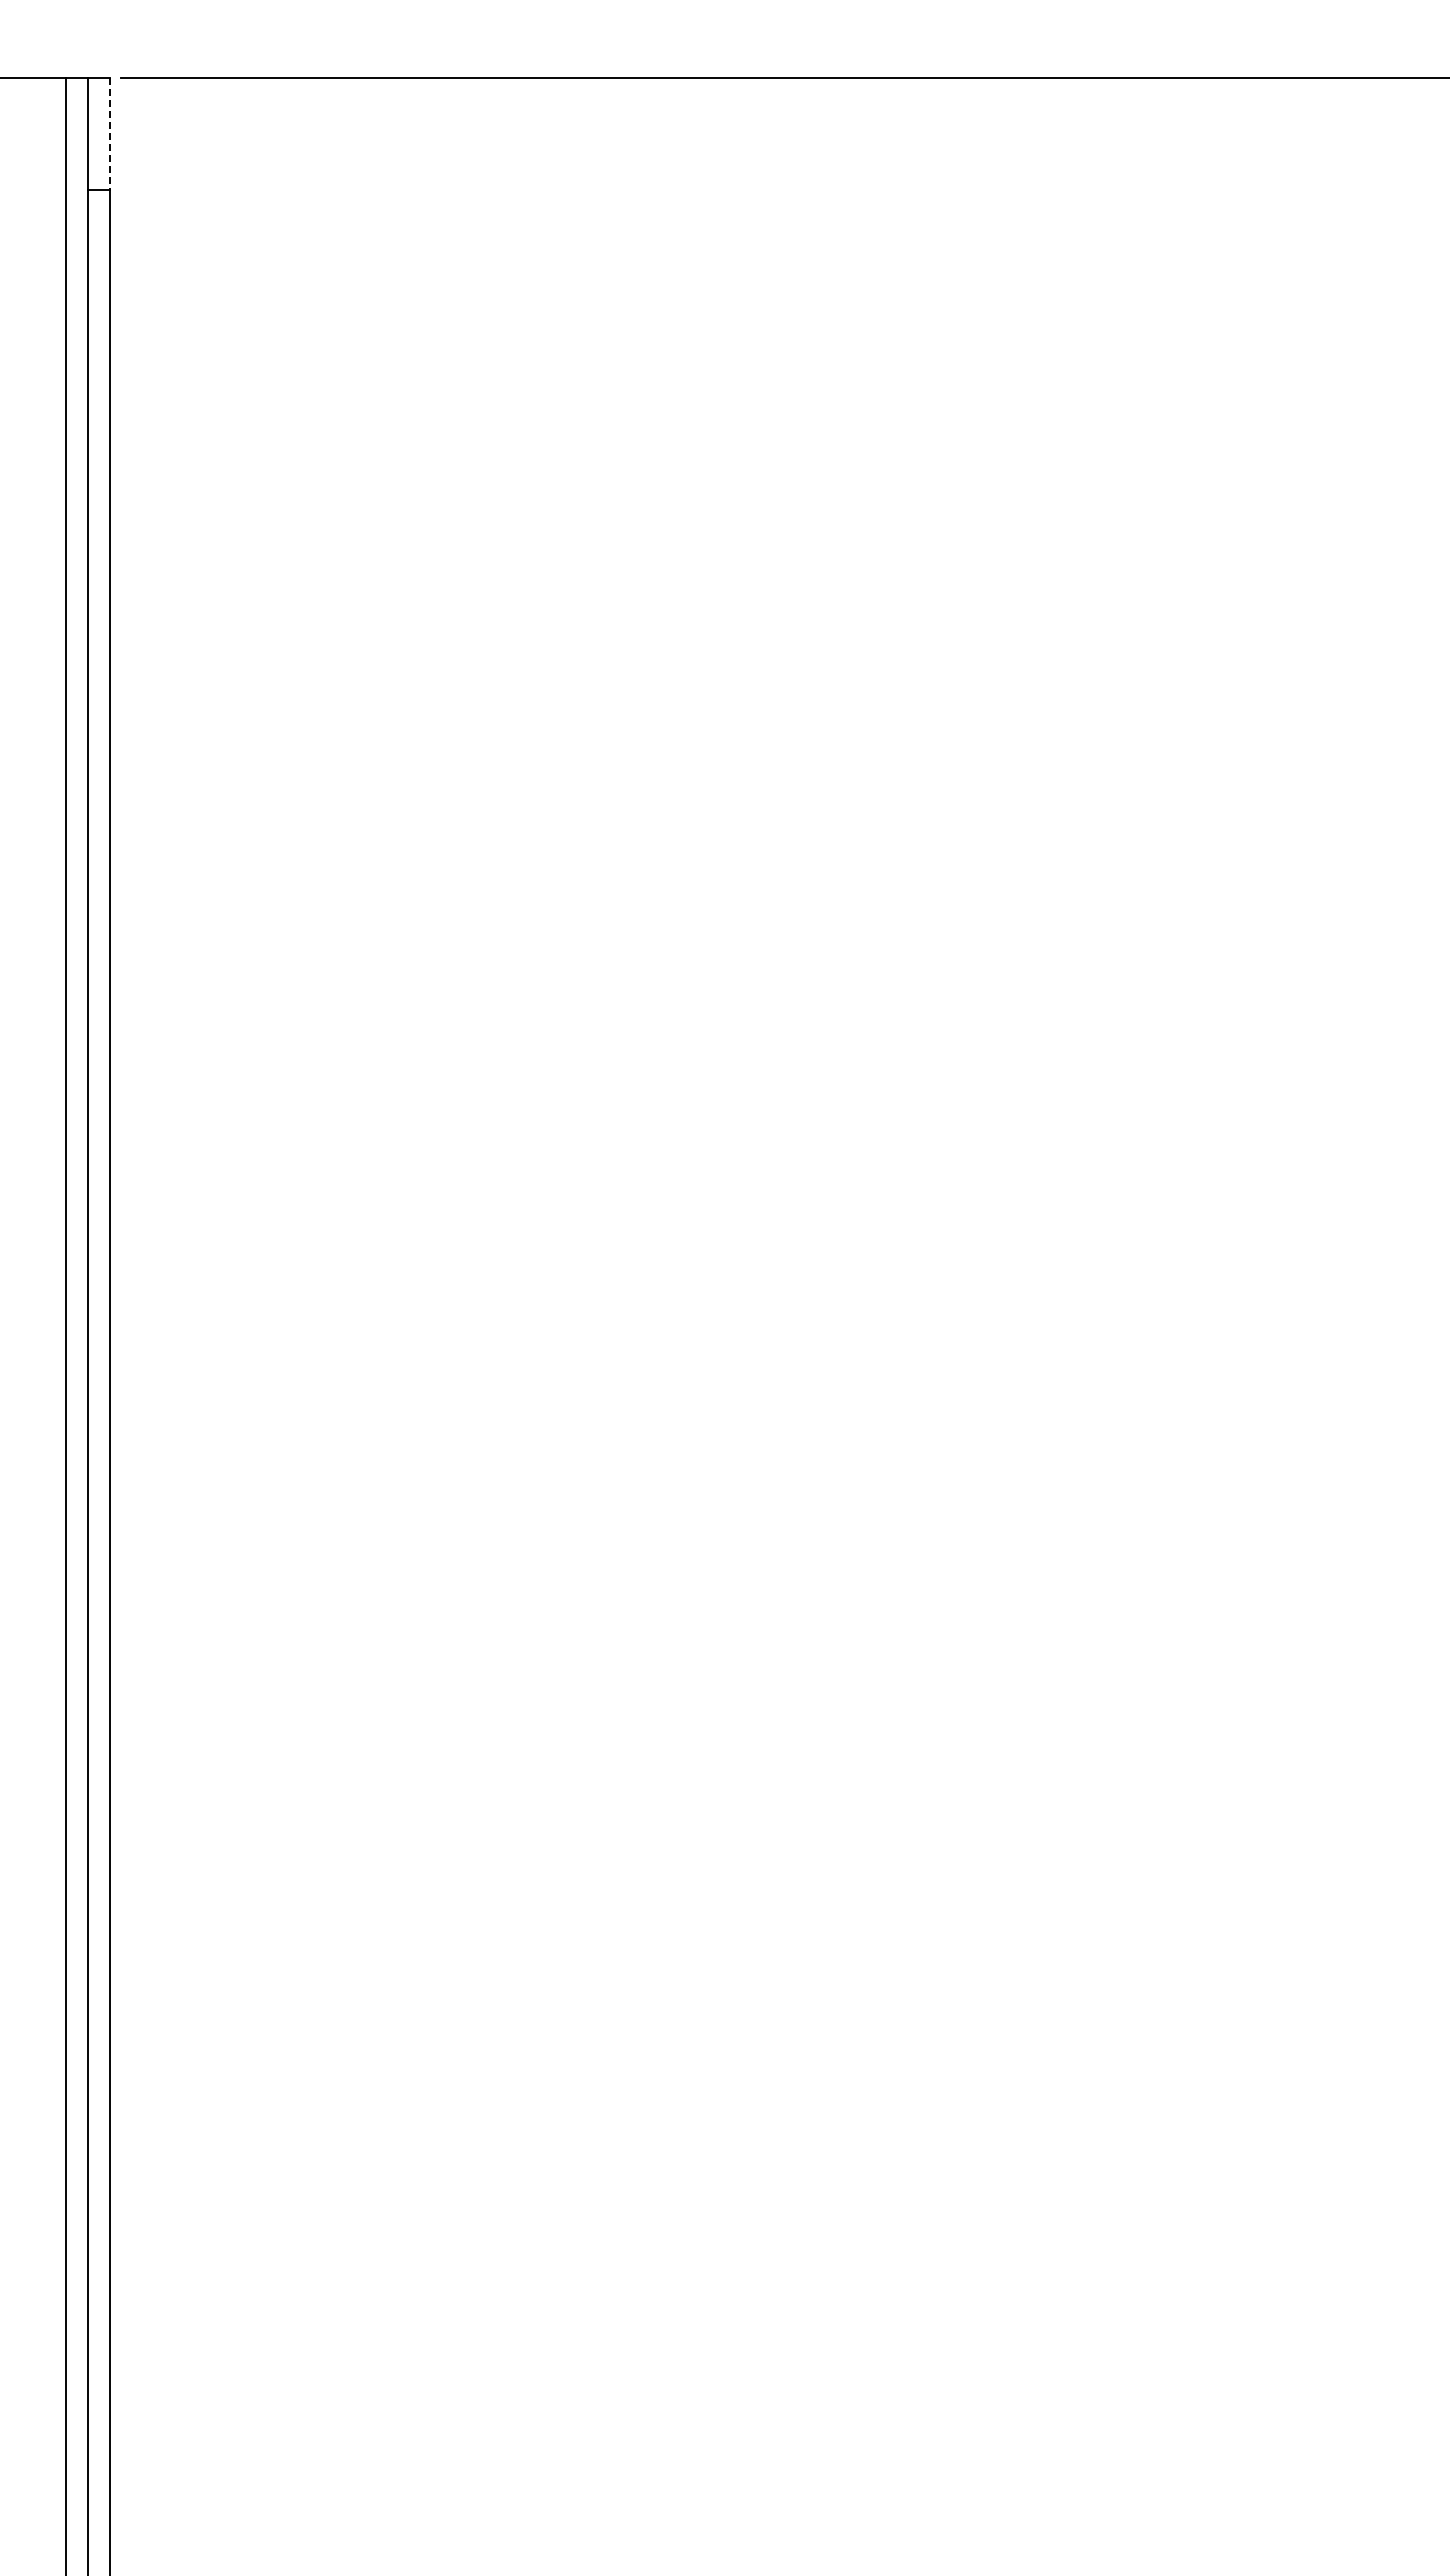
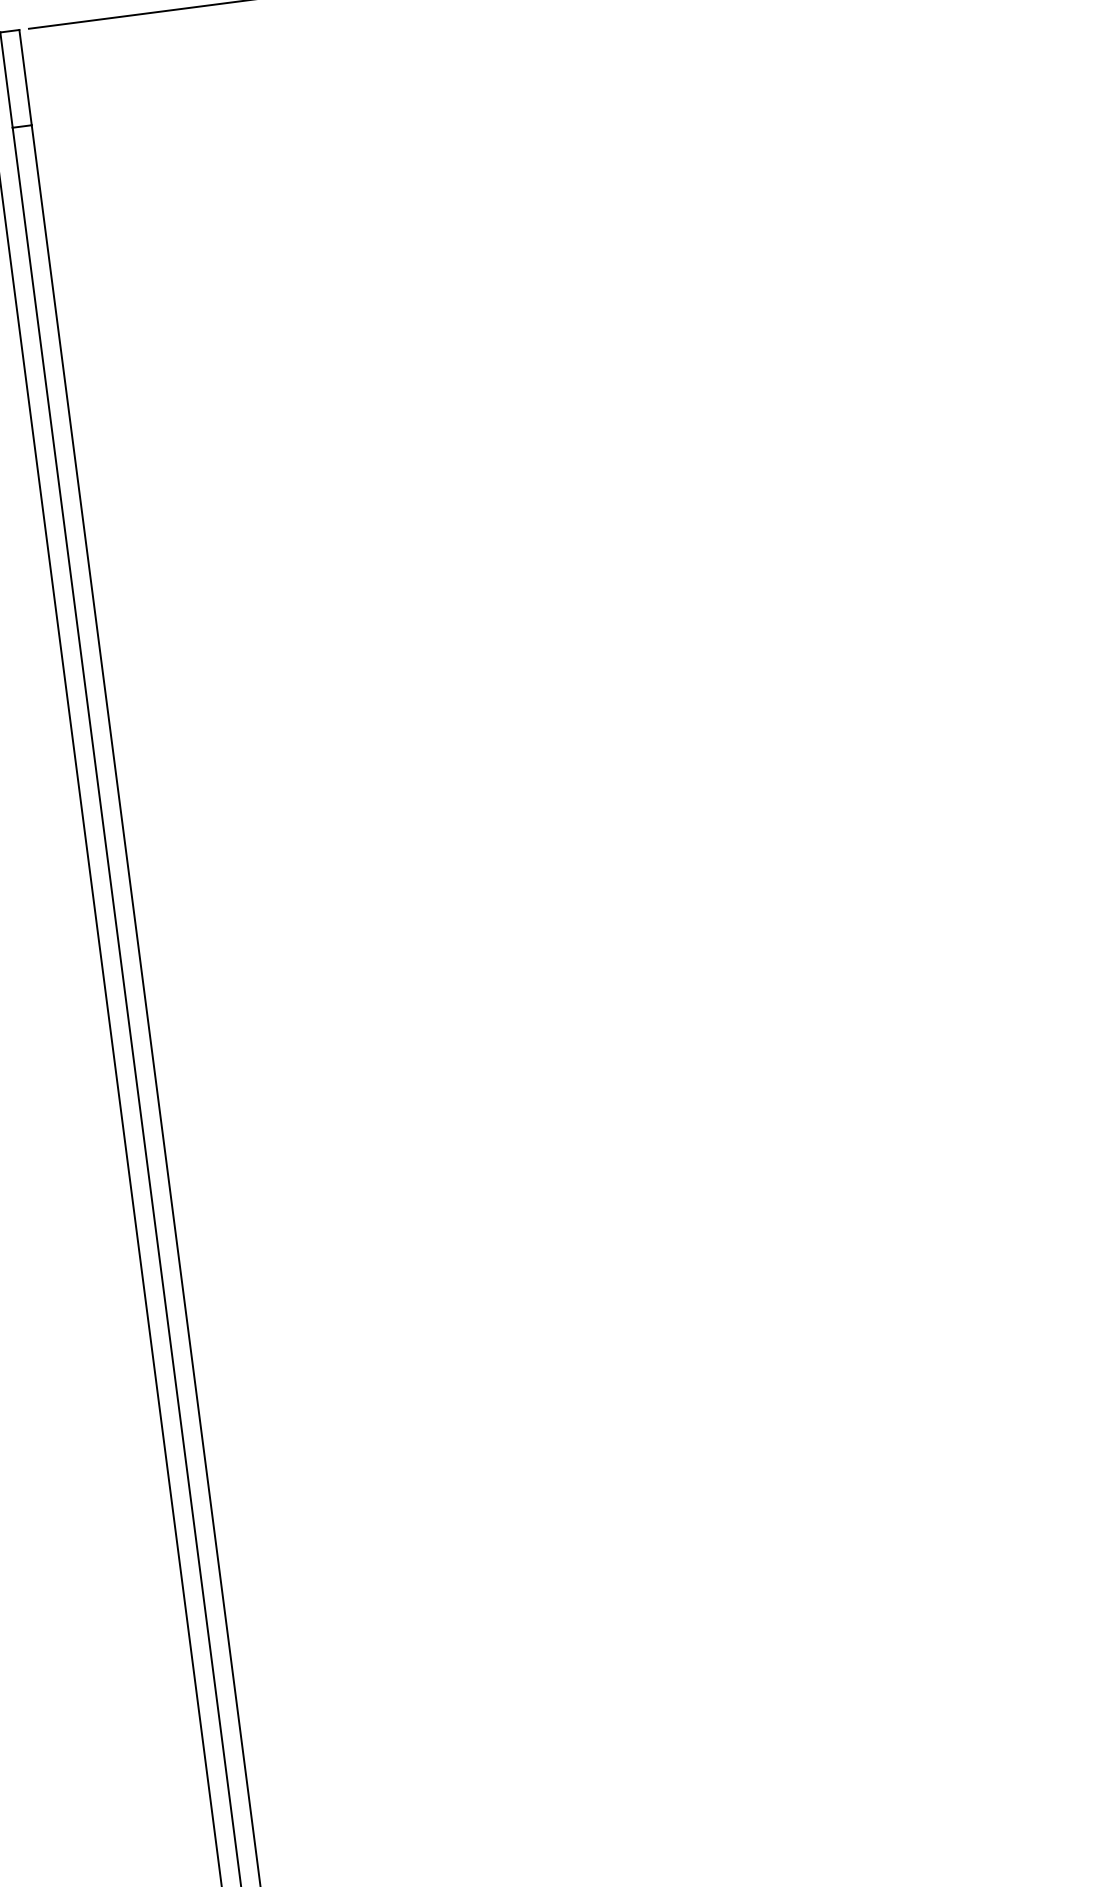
line: (110, 133) -> (25, 77), dashed -> solid

